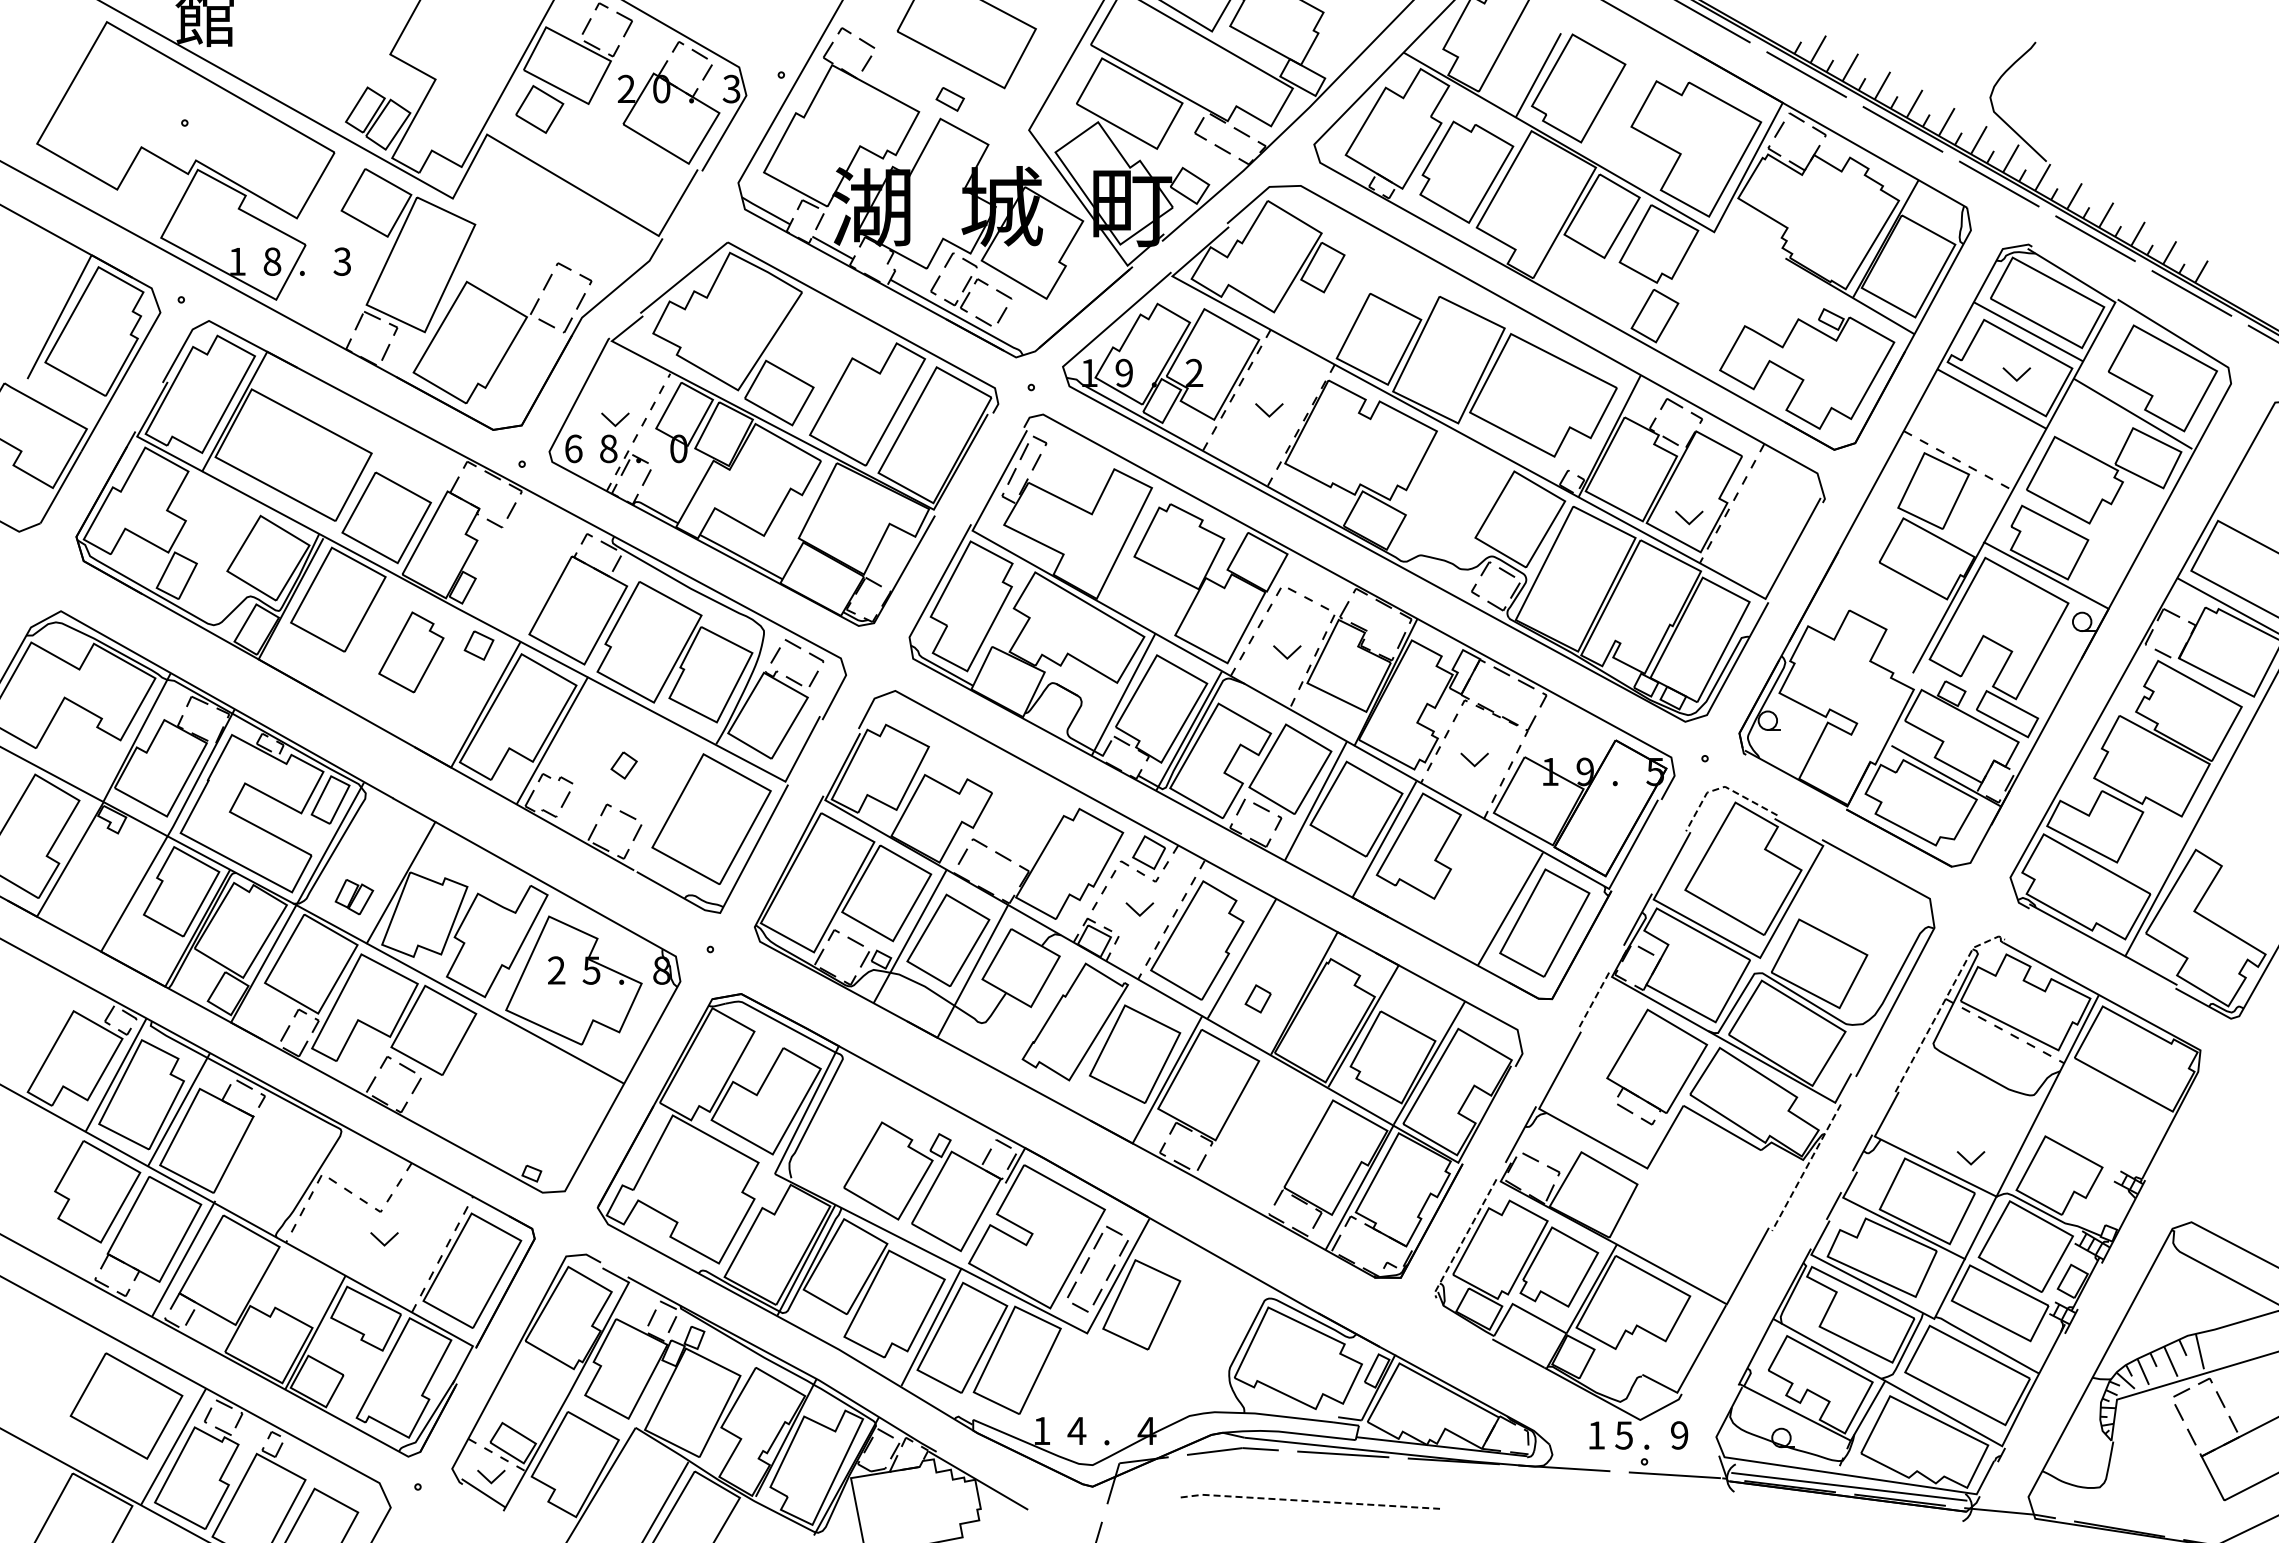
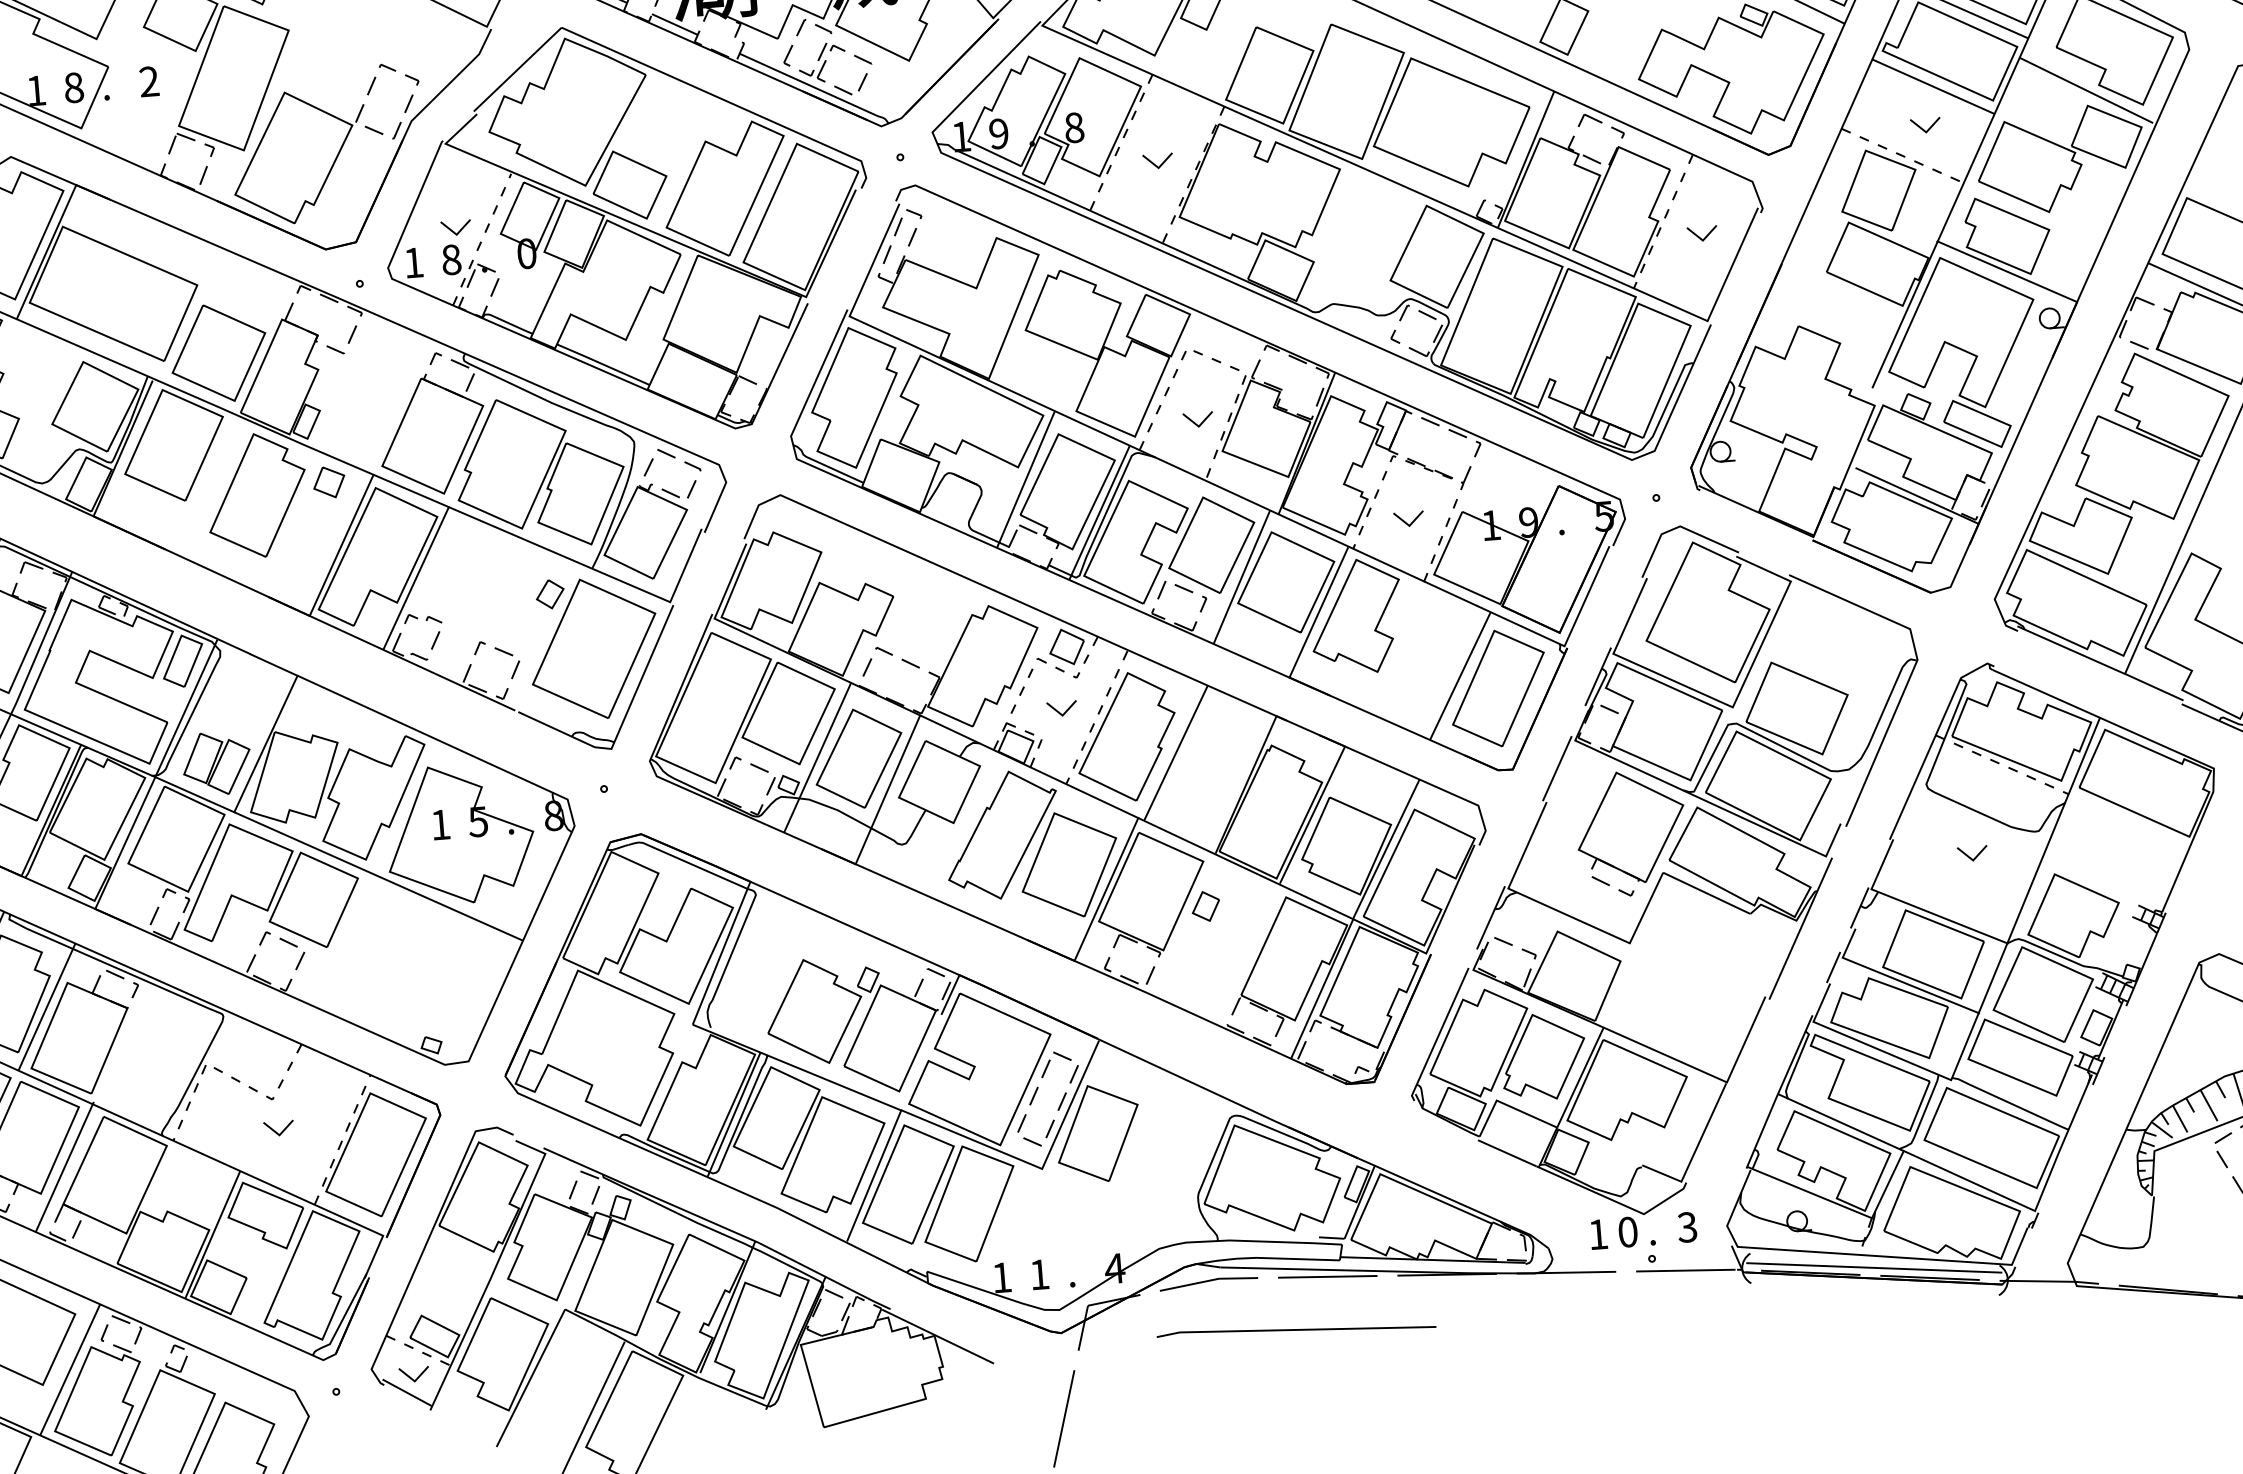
text: (342, 261) -> (149, 81), 3 -> 2
text: (1194, 372) -> (1074, 127), 2 -> 8
line: (2013, 376) -> (1922, 128), moved
text: (573, 448) -> (413, 262), 6 -> 1
line: (1692, 519) -> (1705, 235), moved
part: (411, 652) -> (257, 495), size x1.43
part: (623, 765) -> (549, 594), moved
line: (1723, 787) -> (1678, 527), dashed -> solid
part: (354, 896) -> (217, 762), size x1.67
text: (556, 970) -> (440, 824), 2 -> 1
part: (1257, 998) -> (1205, 906), moved
line: (1593, 1002) -> (1557, 769), dashed -> solid
line: (1943, 1003) -> (1933, 740), dashed -> solid
line: (1968, 1160) -> (1970, 856), moved
line: (1806, 1167) -> (1800, 928), dashed -> solid
line: (1463, 1239) -> (1438, 1035), dashed -> solid
text: (1076, 1430) -> (1039, 1274), 4 -> 1
text: (1623, 1435) -> (1627, 1232), 5 -> 0
text: (1679, 1435) -> (1687, 1227), 9 -> 3
line: (1309, 1501) -> (1295, 1330), dashed -> solid

